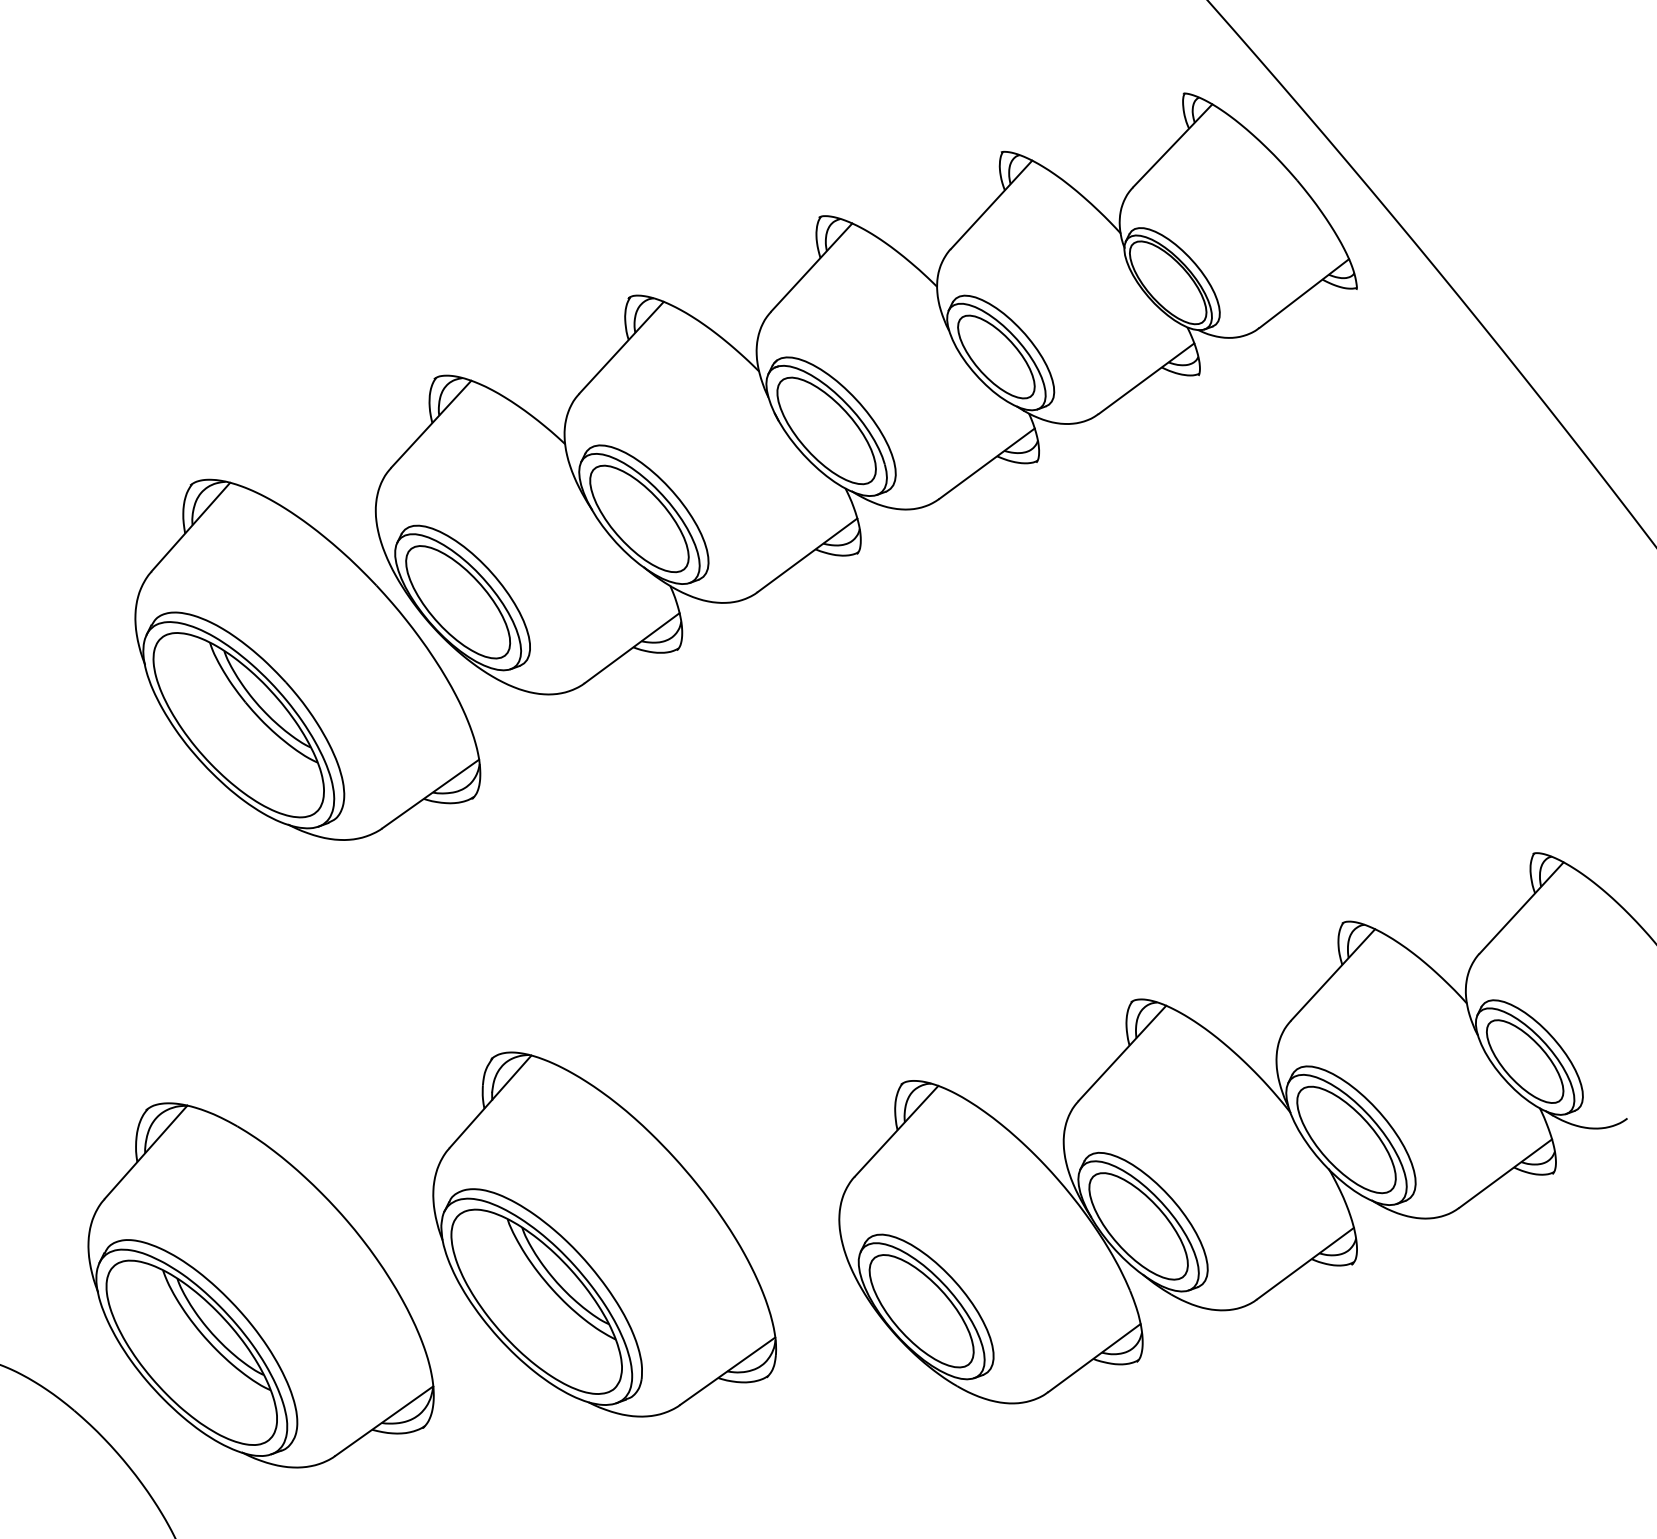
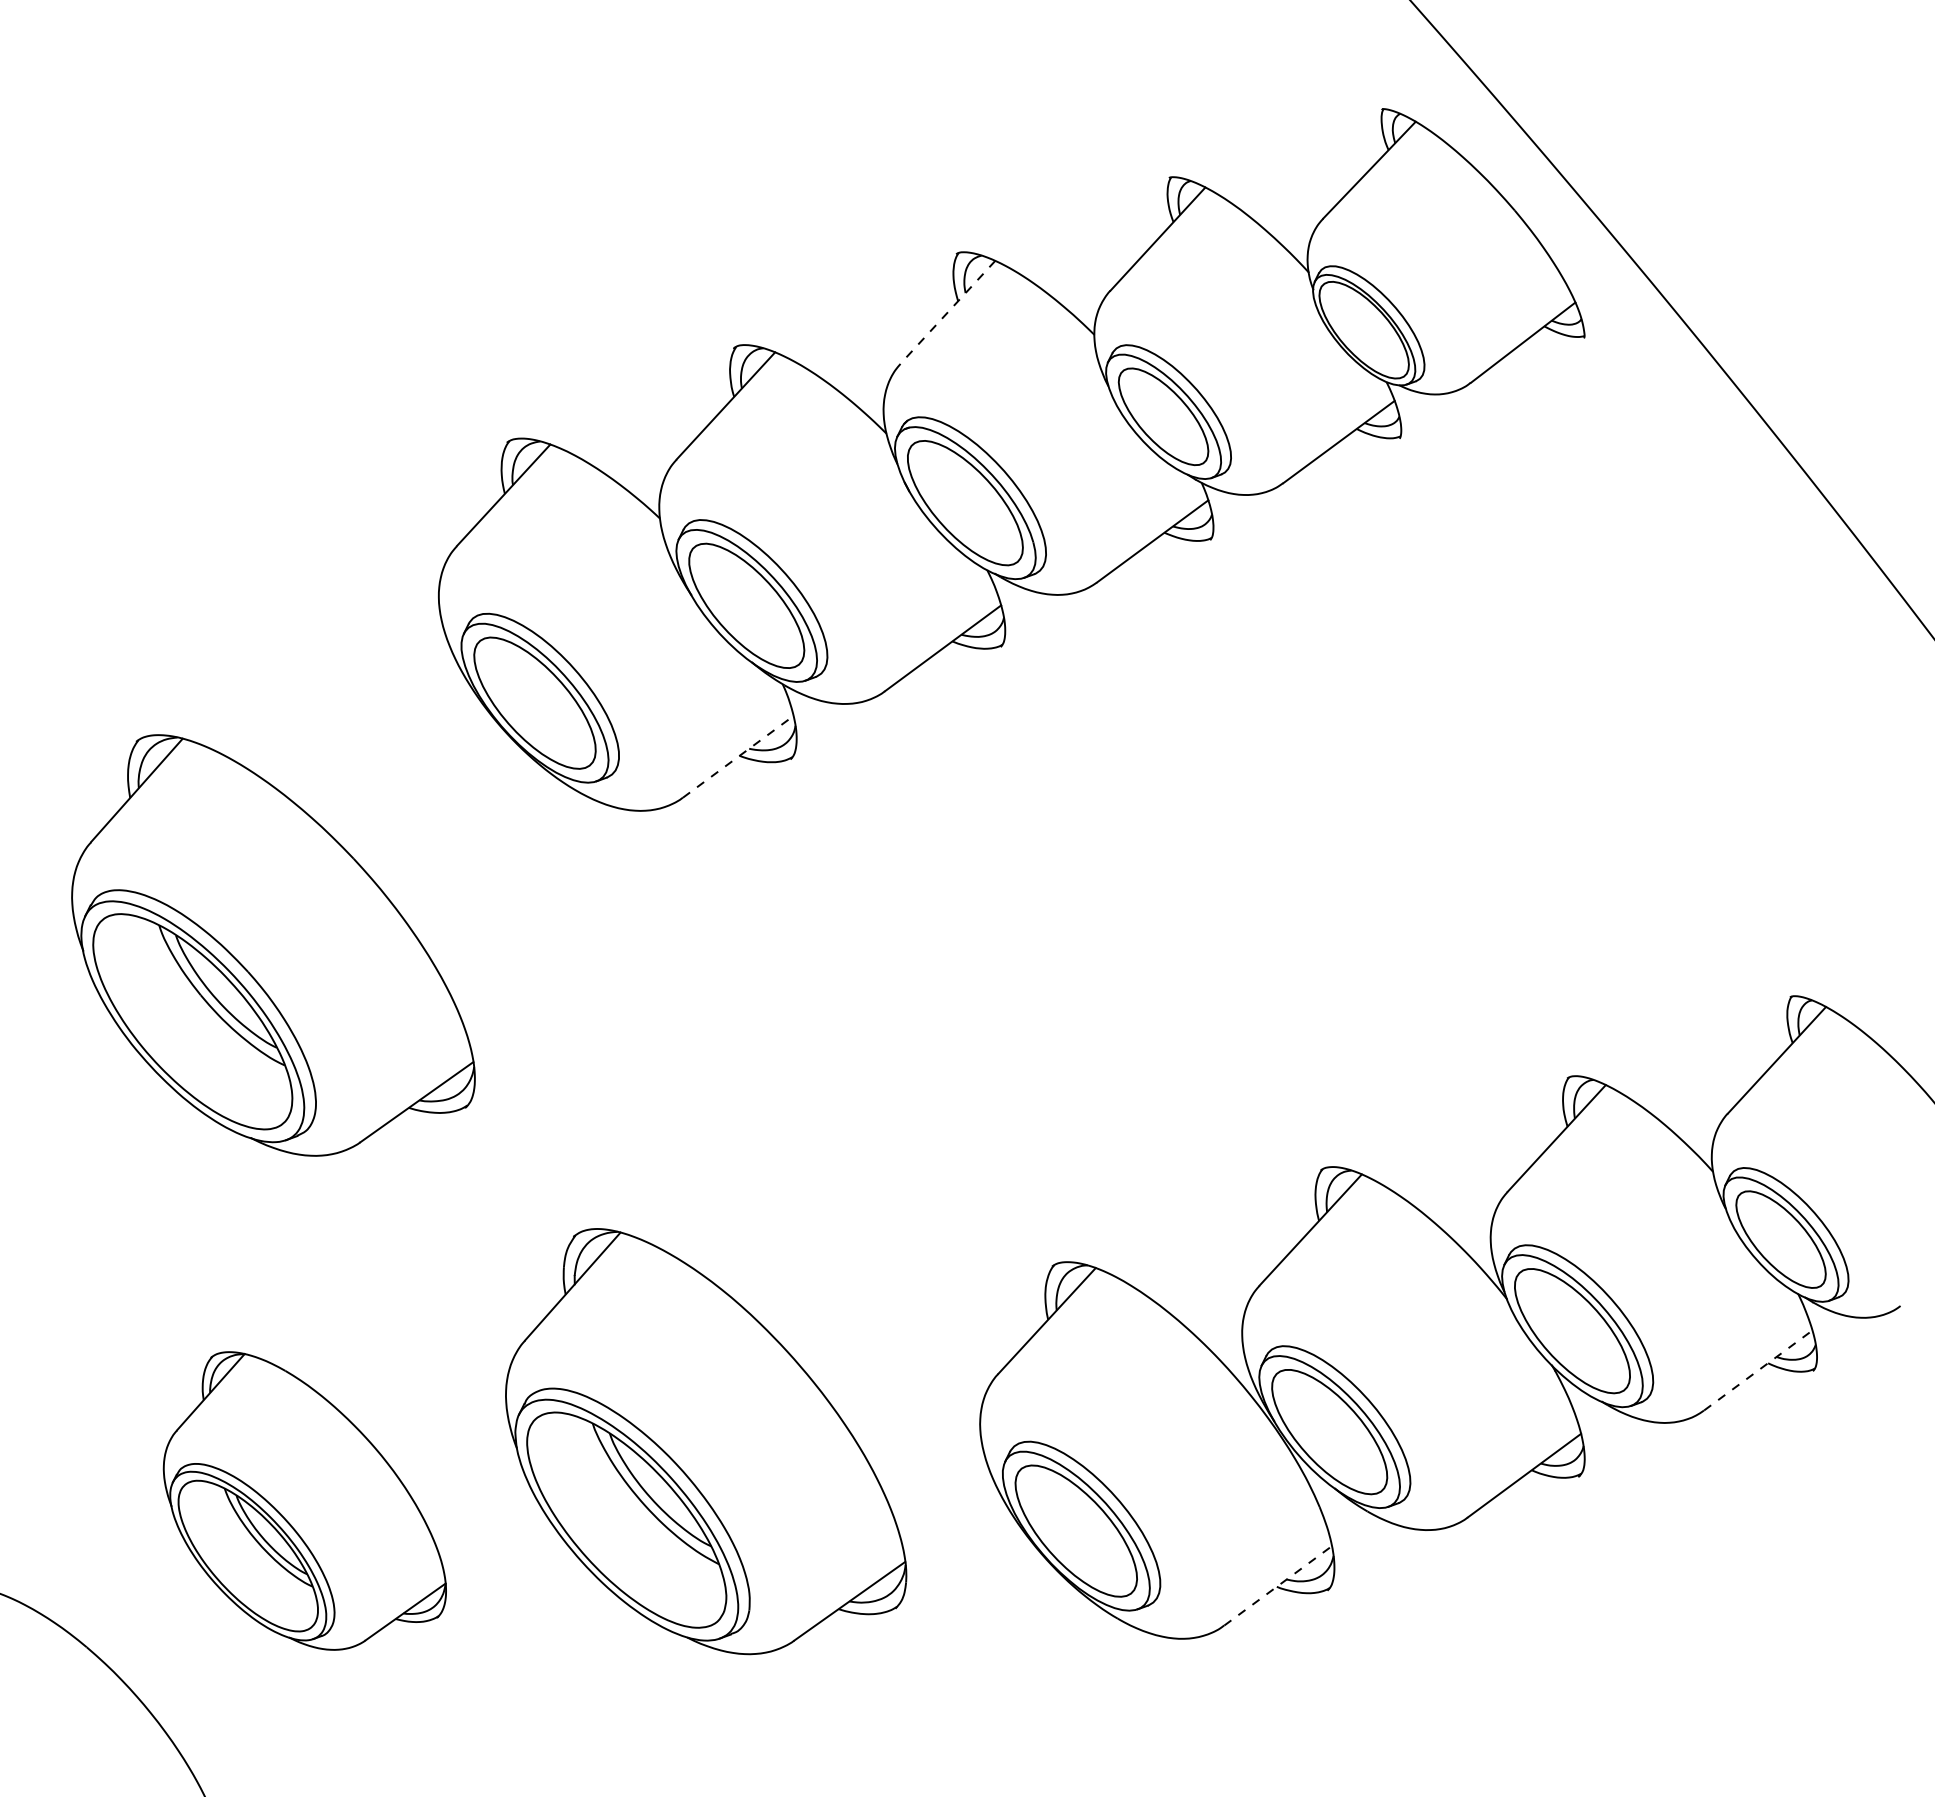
line: (811, 267) -> (947, 312), solid -> dashed
line: (632, 647) -> (738, 756), solid -> dashed
part: (307, 659) -> (273, 945), moved
line: (1505, 1173) -> (1758, 1370), solid -> dashed
part: (260, 1284) -> (304, 1500), size x0.7
line: (1094, 1357) -> (1278, 1585), solid -> dashed

